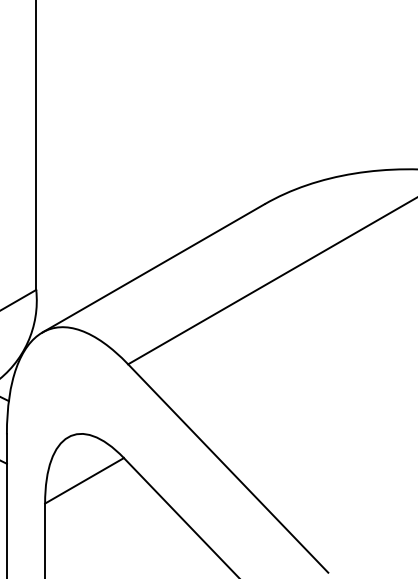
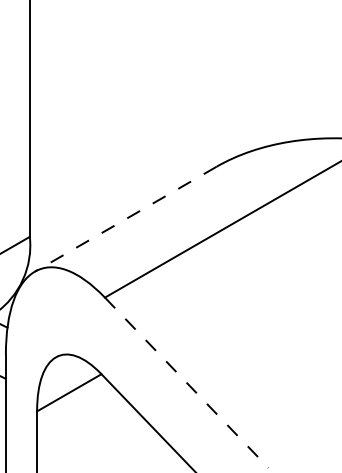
line: (153, 268) -> (125, 219), solid -> dashed
line: (228, 468) -> (186, 382), solid -> dashed

